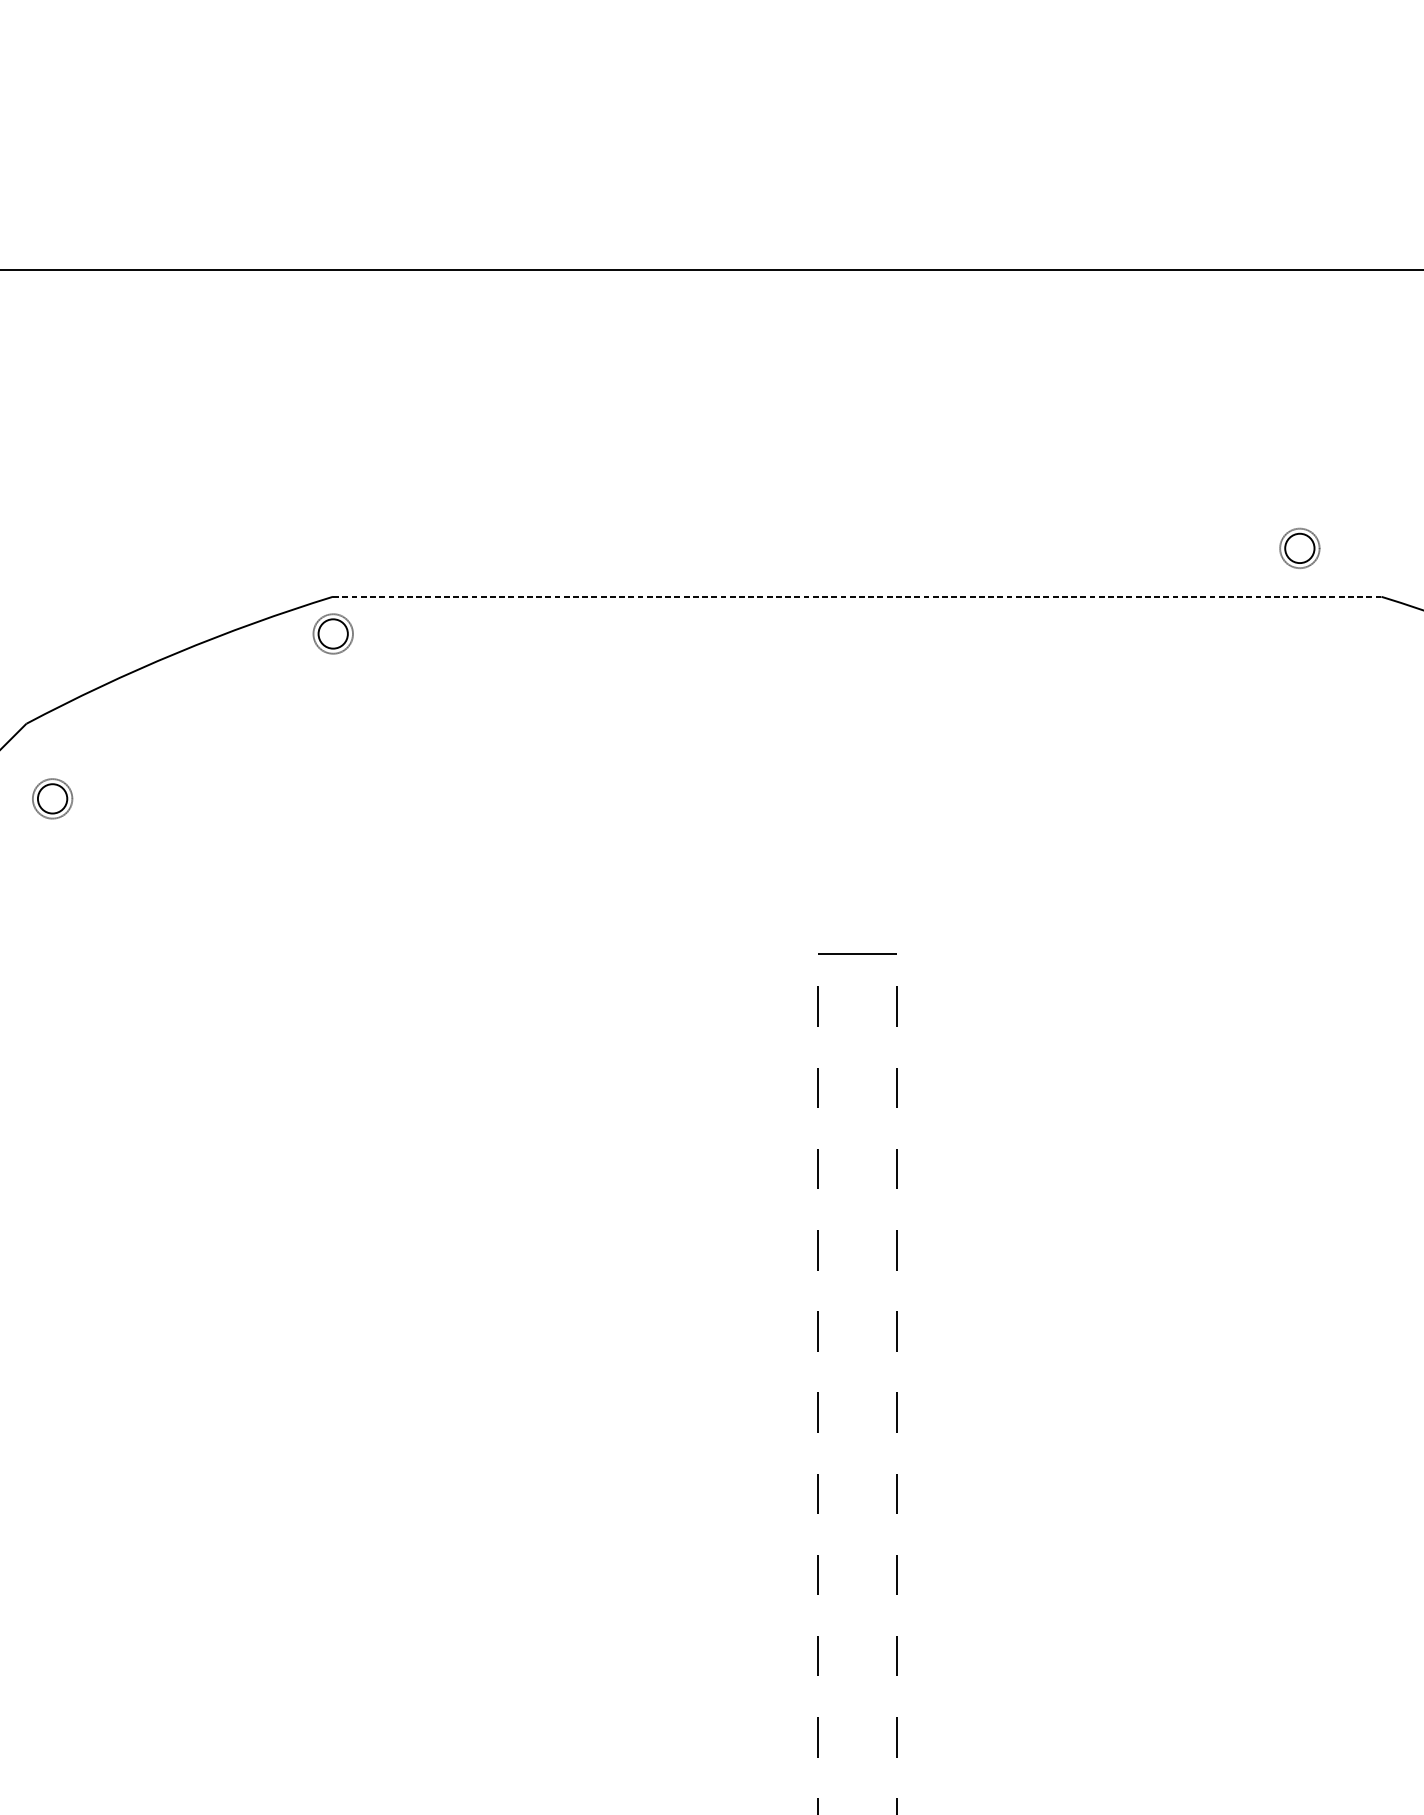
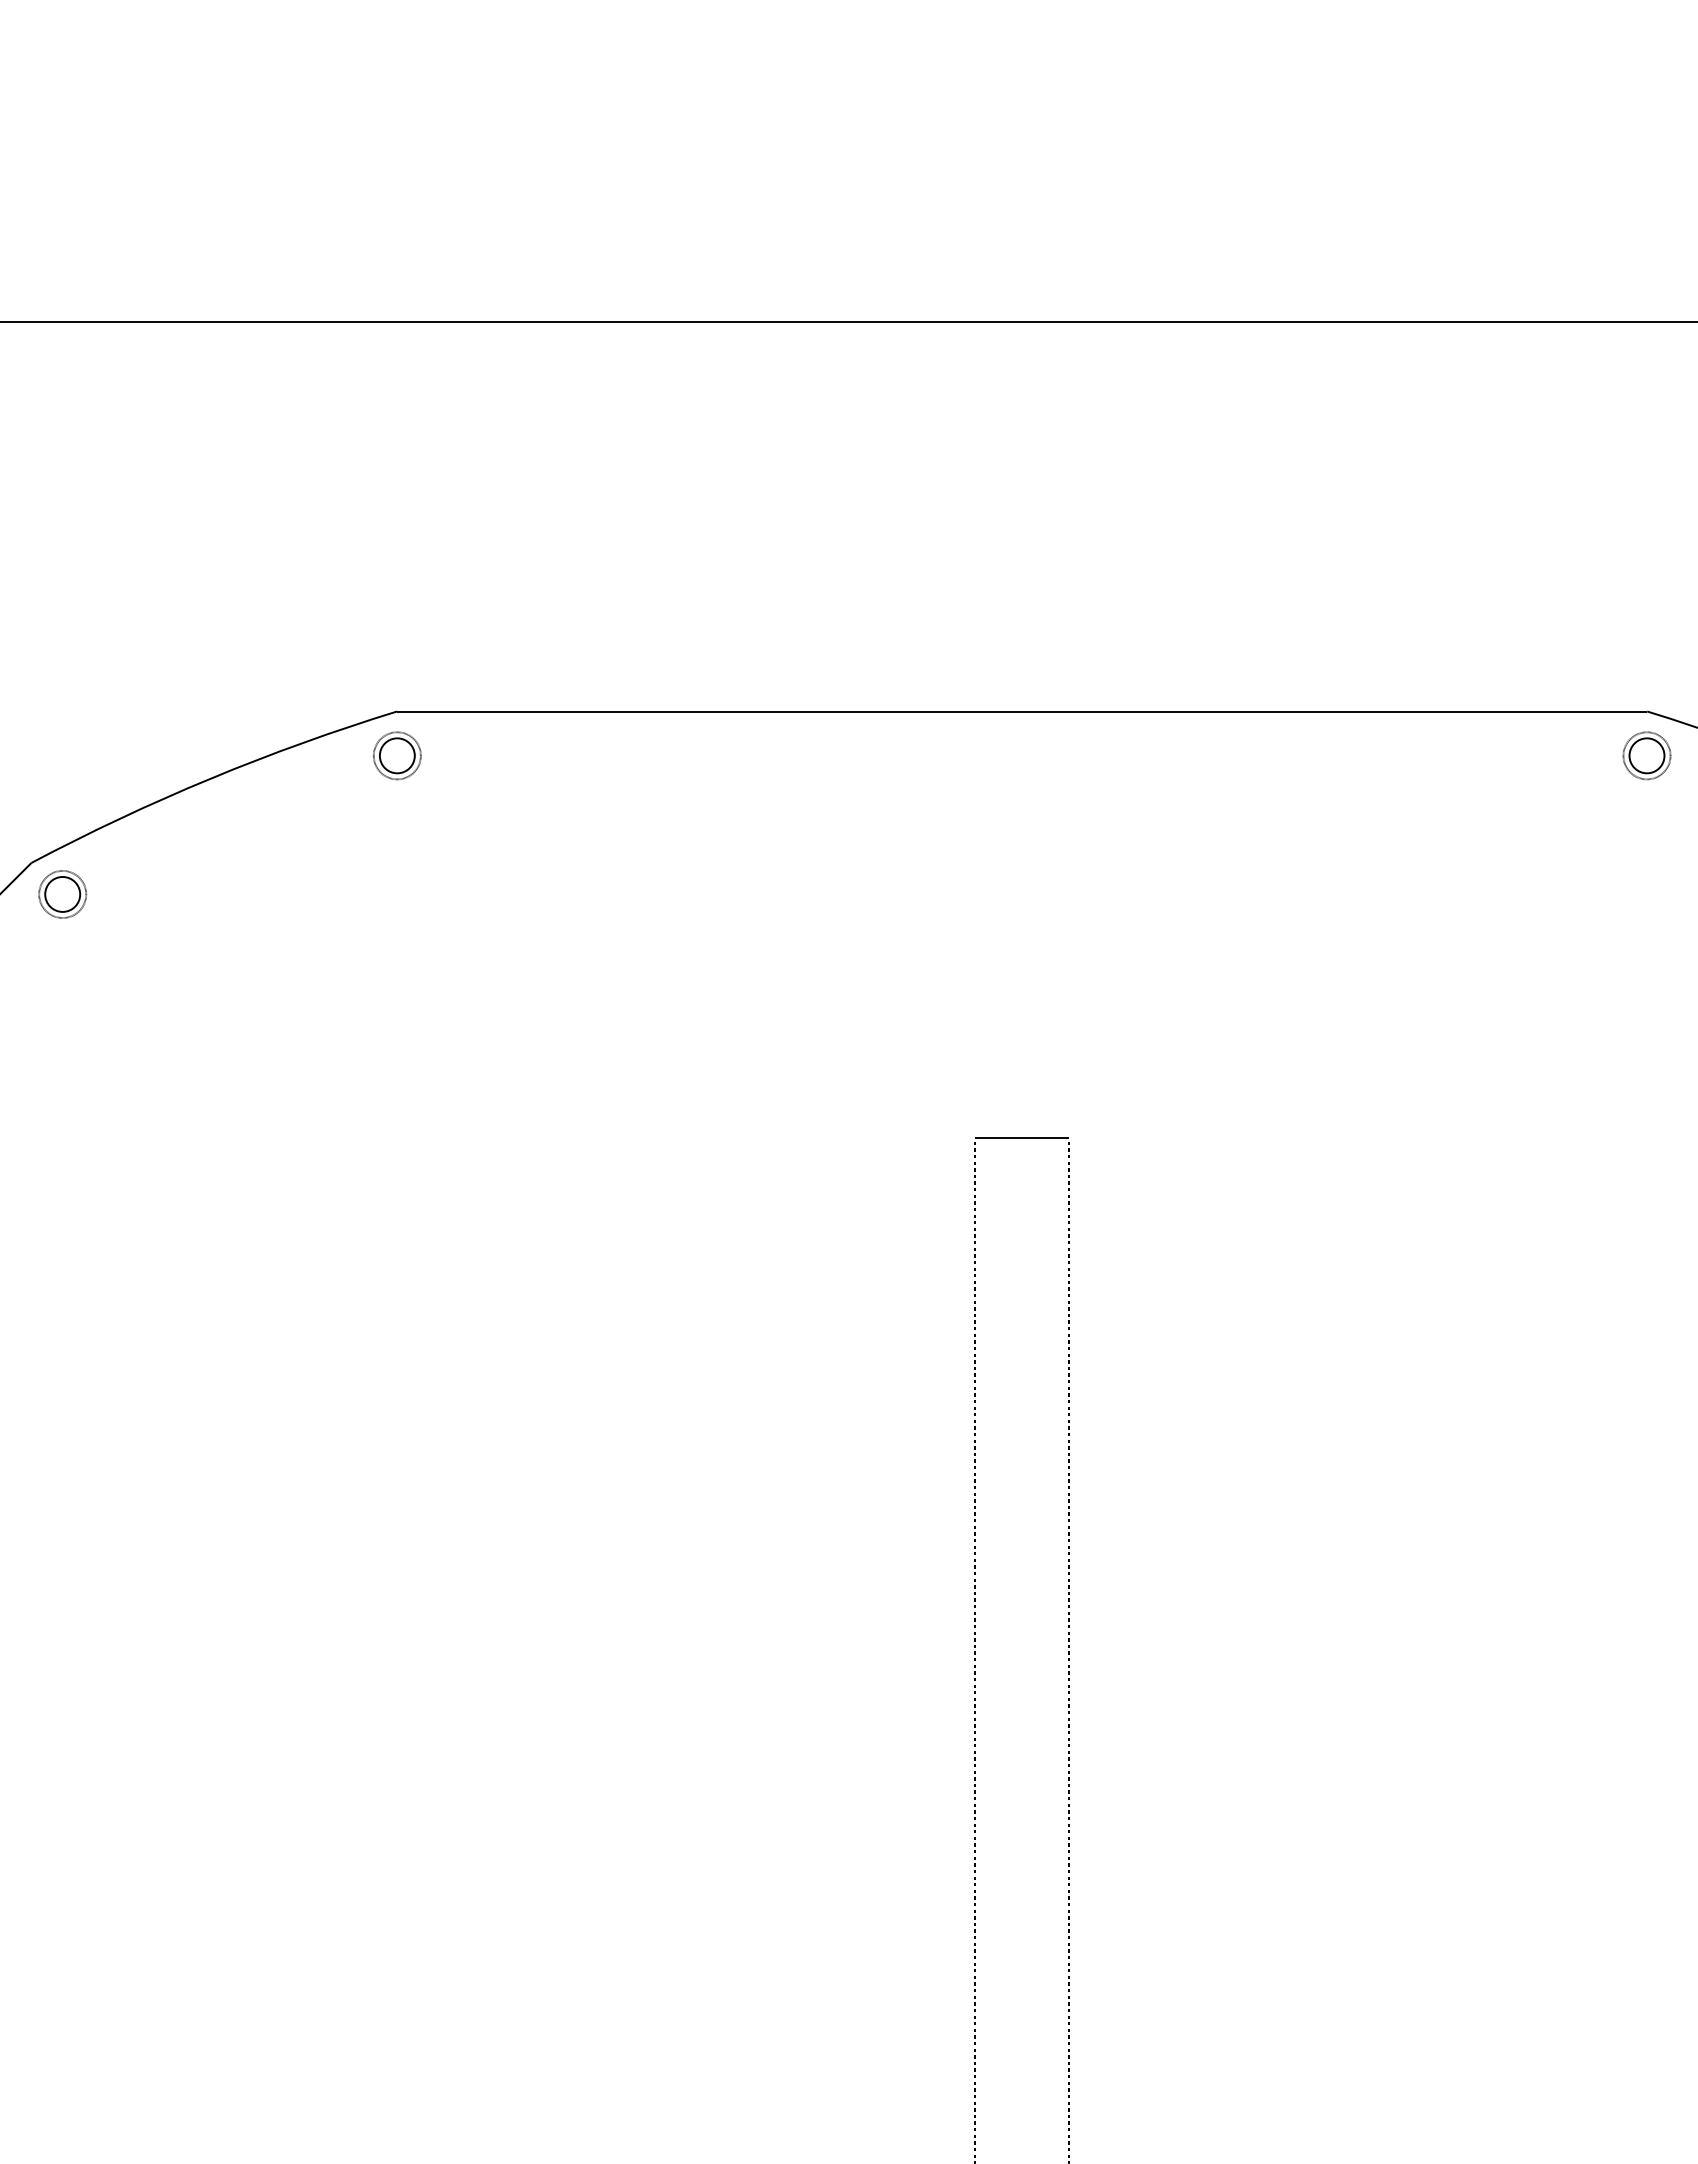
part: (1299, 548) -> (1646, 755), moved
line: (856, 596) -> (1021, 711), dashed -> solid
part: (52, 798) -> (62, 894), moved

